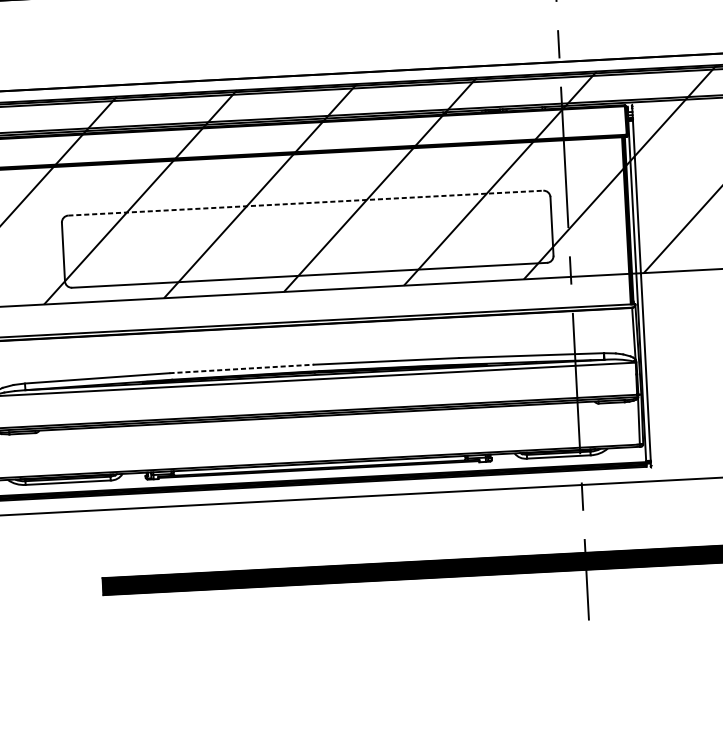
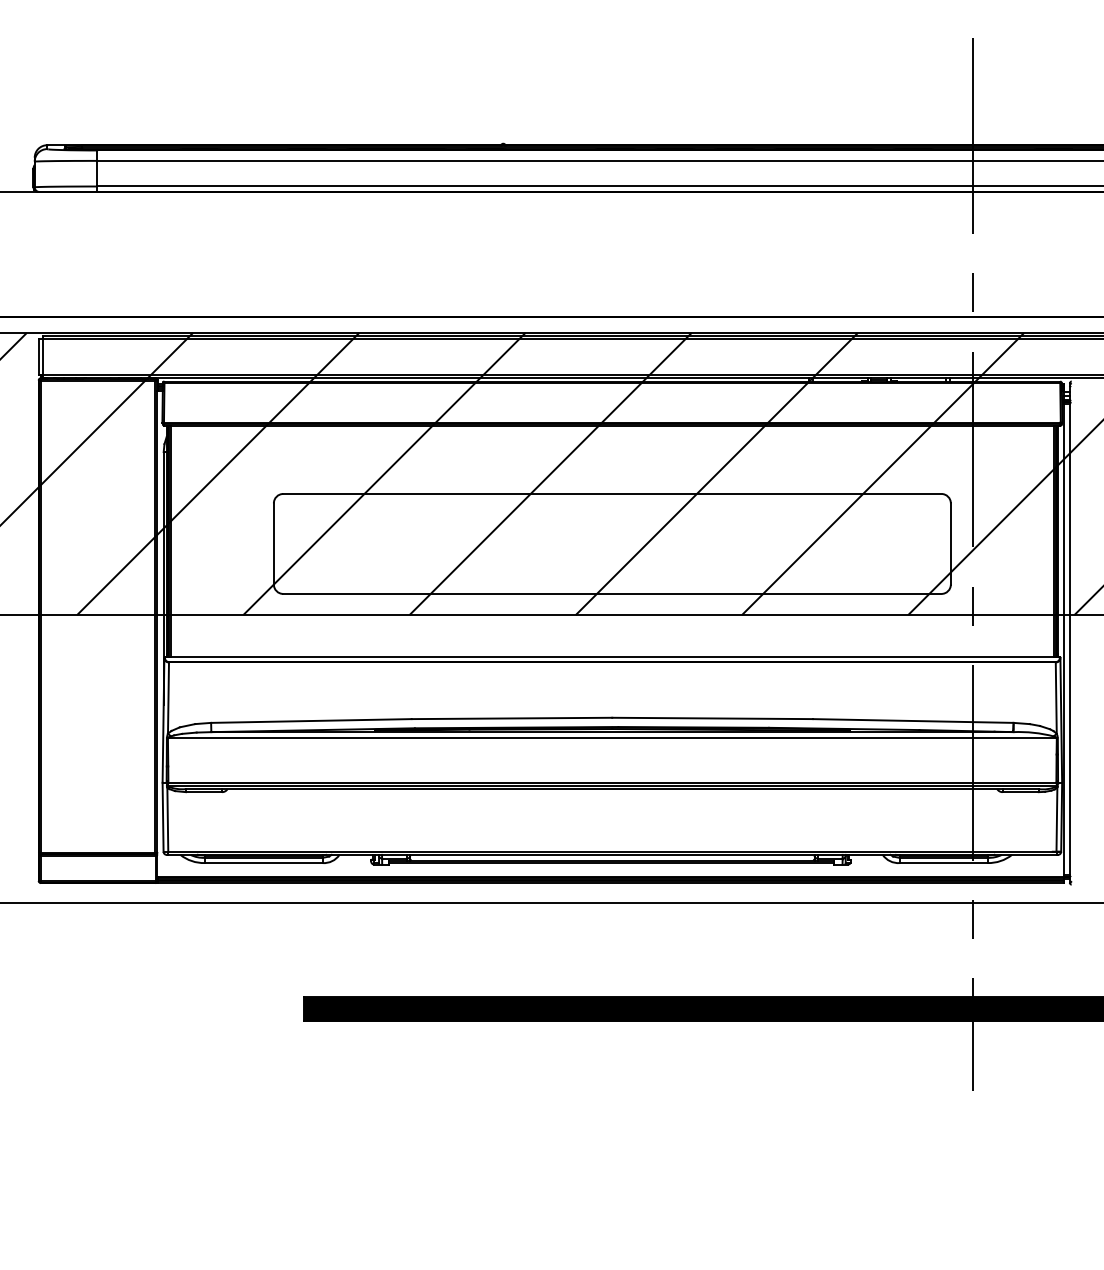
line: (305, 202) -> (612, 493), dashed -> solid
line: (242, 368) -> (512, 718), dashed -> solid

